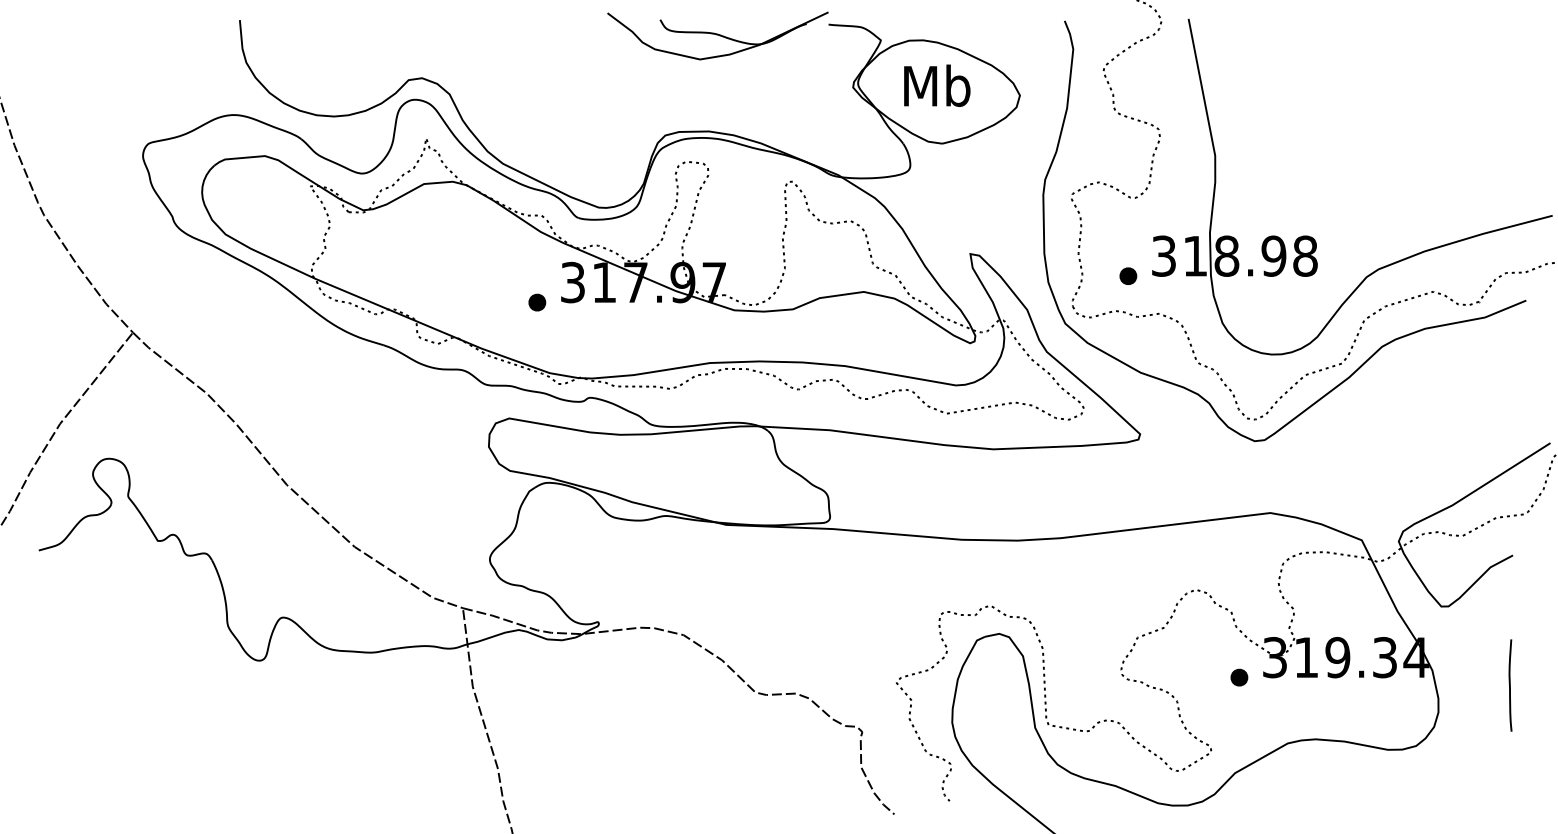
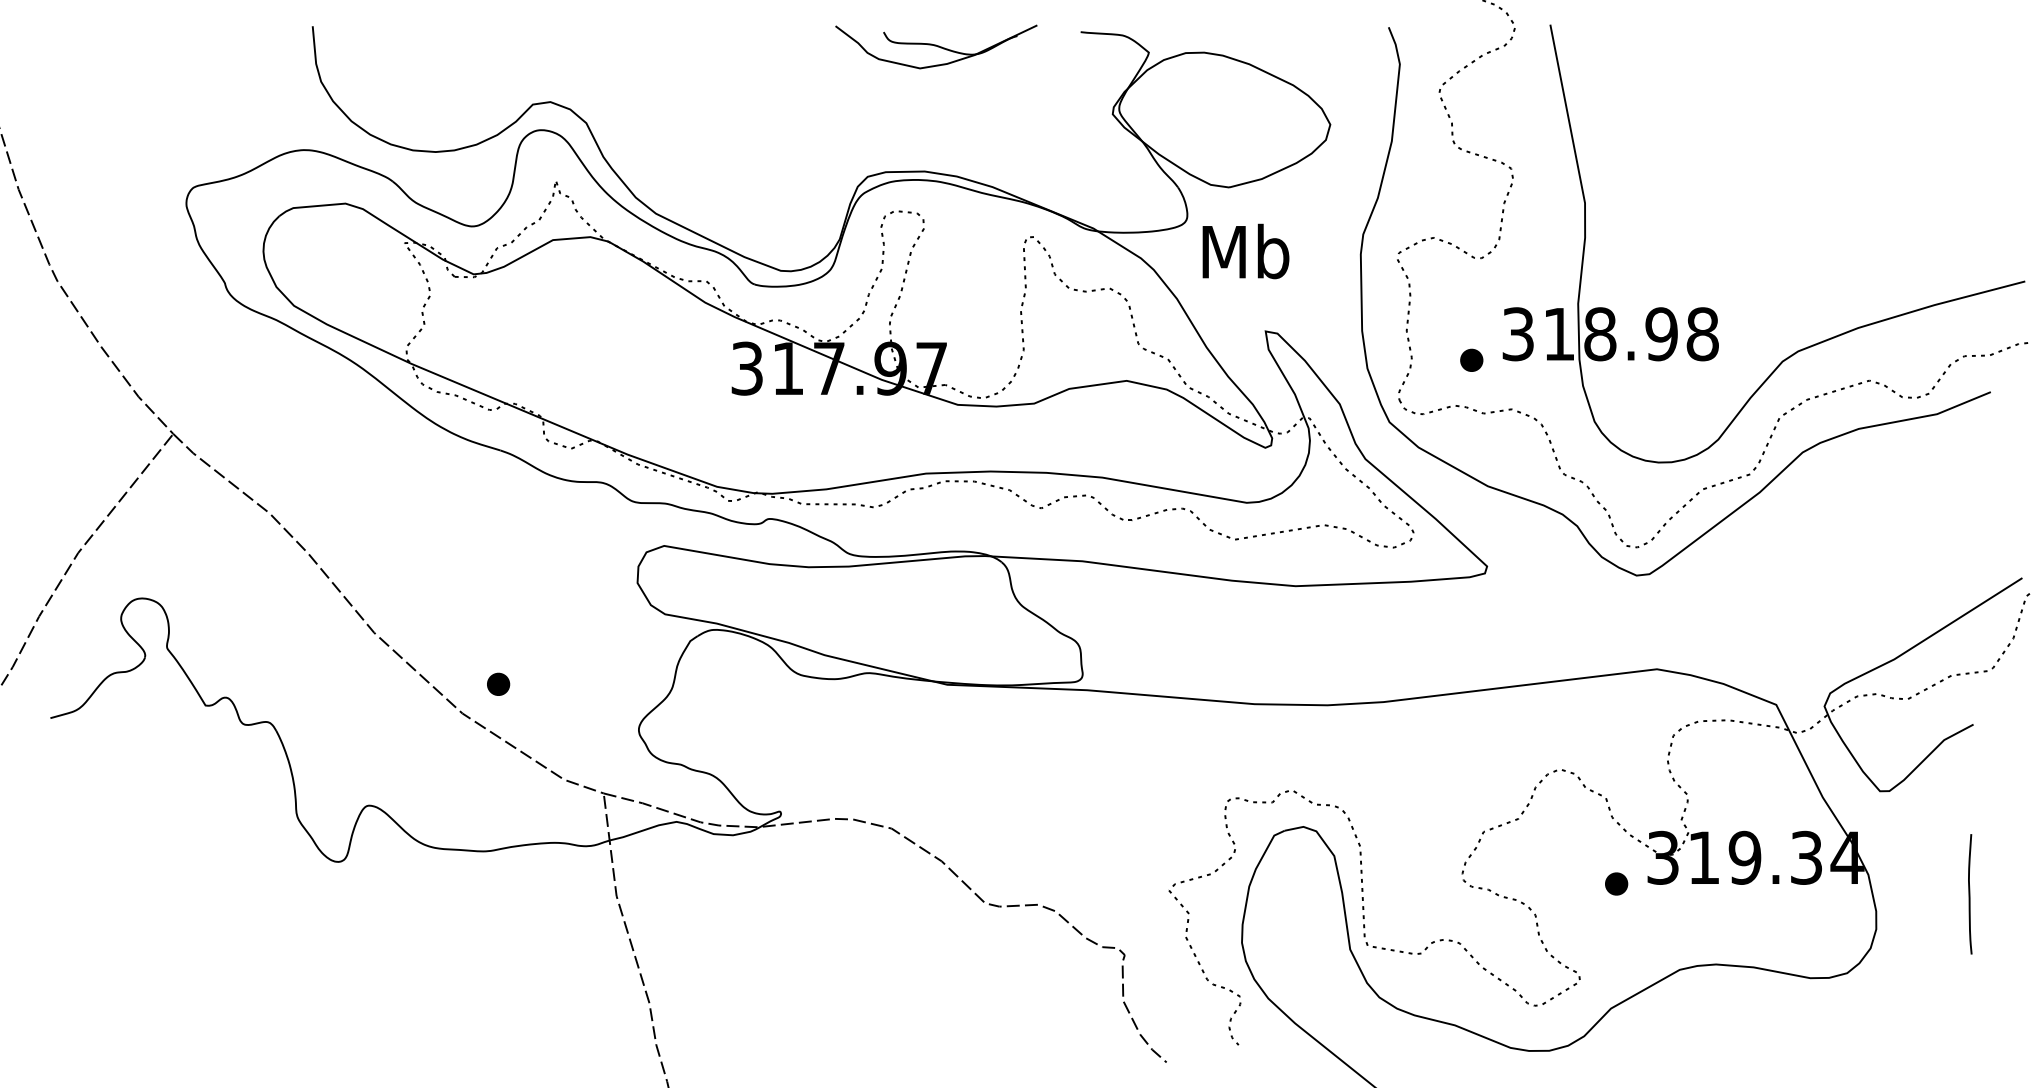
part: (717, 35) -> (935, 46), size x0.7
text: (937, 85) -> (1246, 251), moved
part: (537, 302) -> (498, 684), moved

